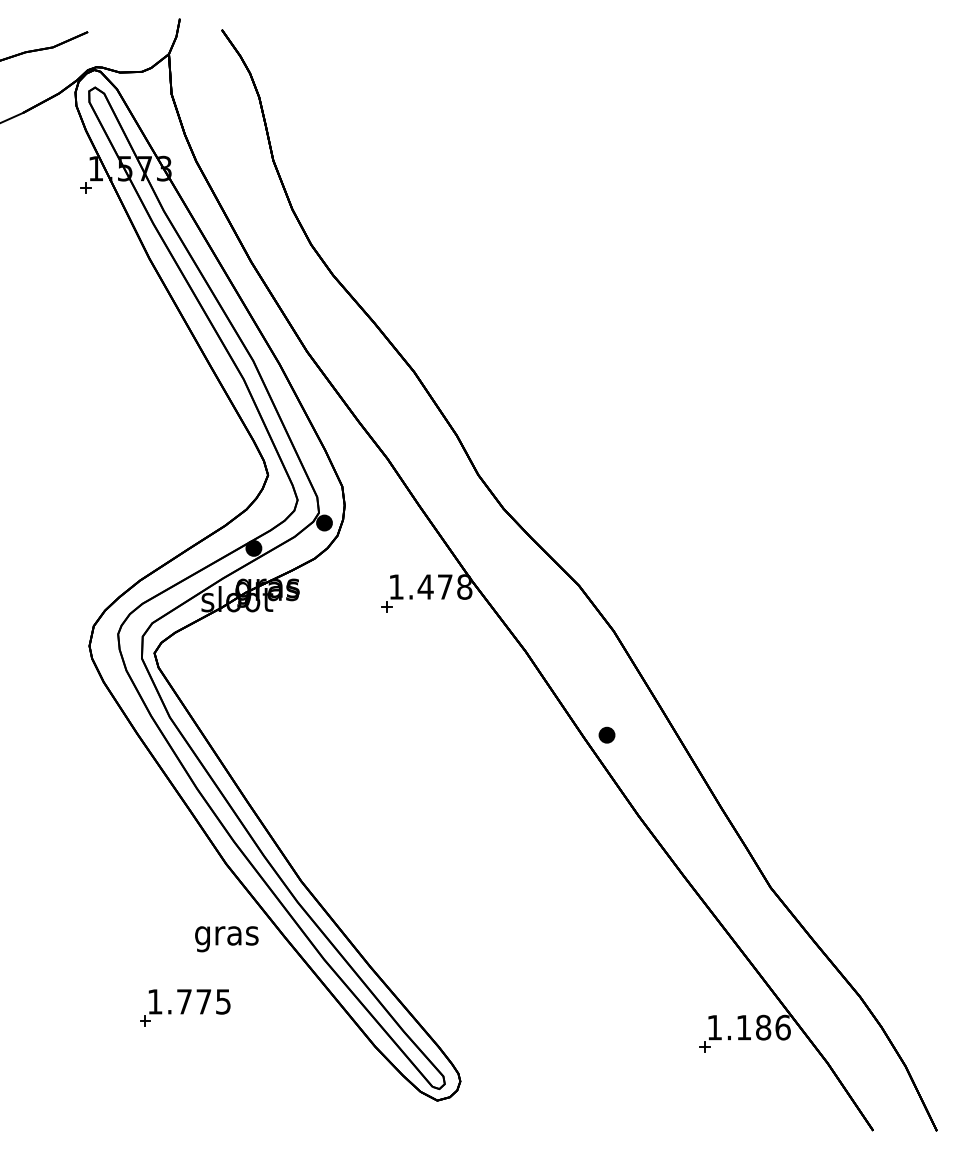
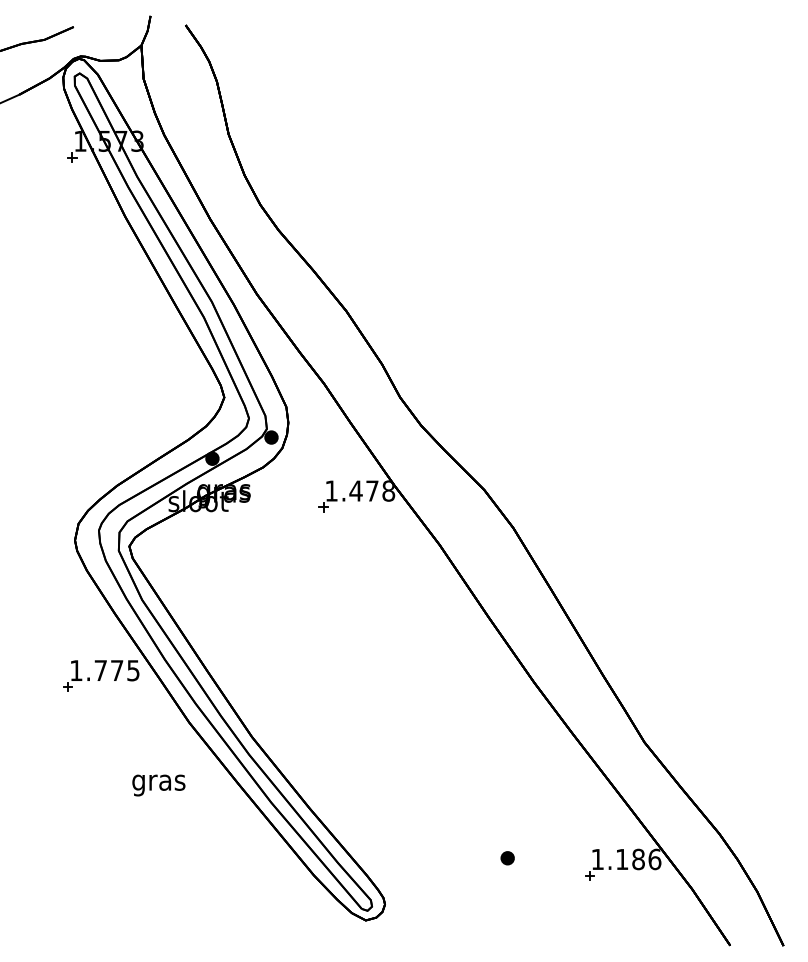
part: (606, 734) -> (507, 857), moved
text: (226, 939) -> (158, 785), moved
part: (185, 1007) -> (101, 675), moved

